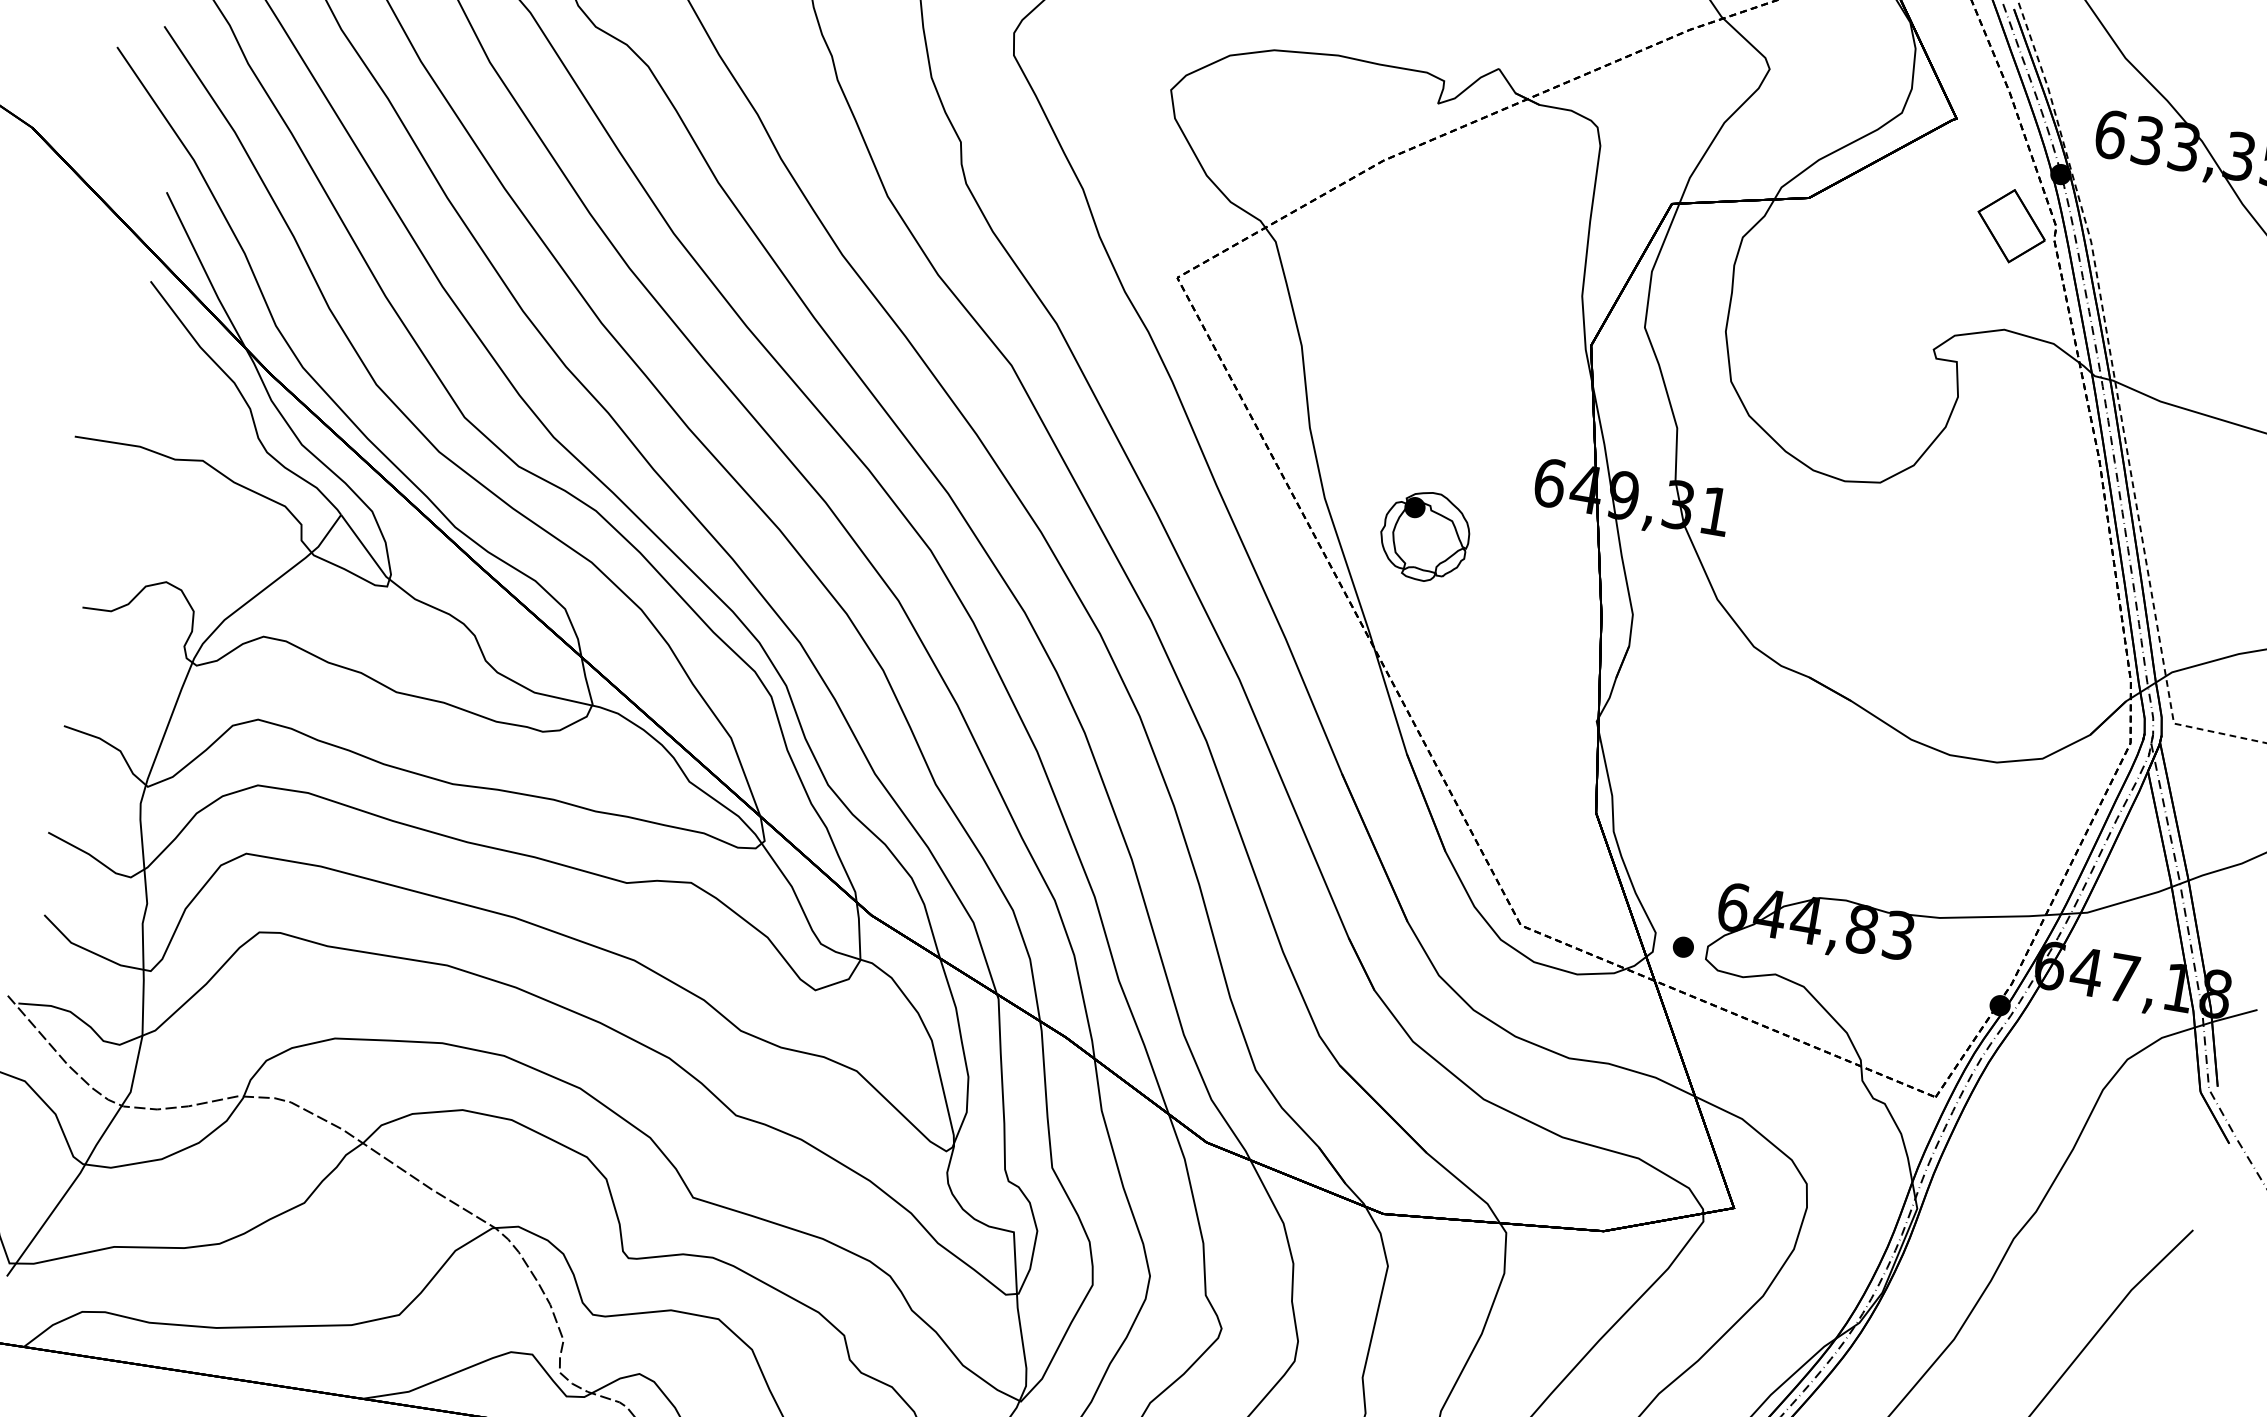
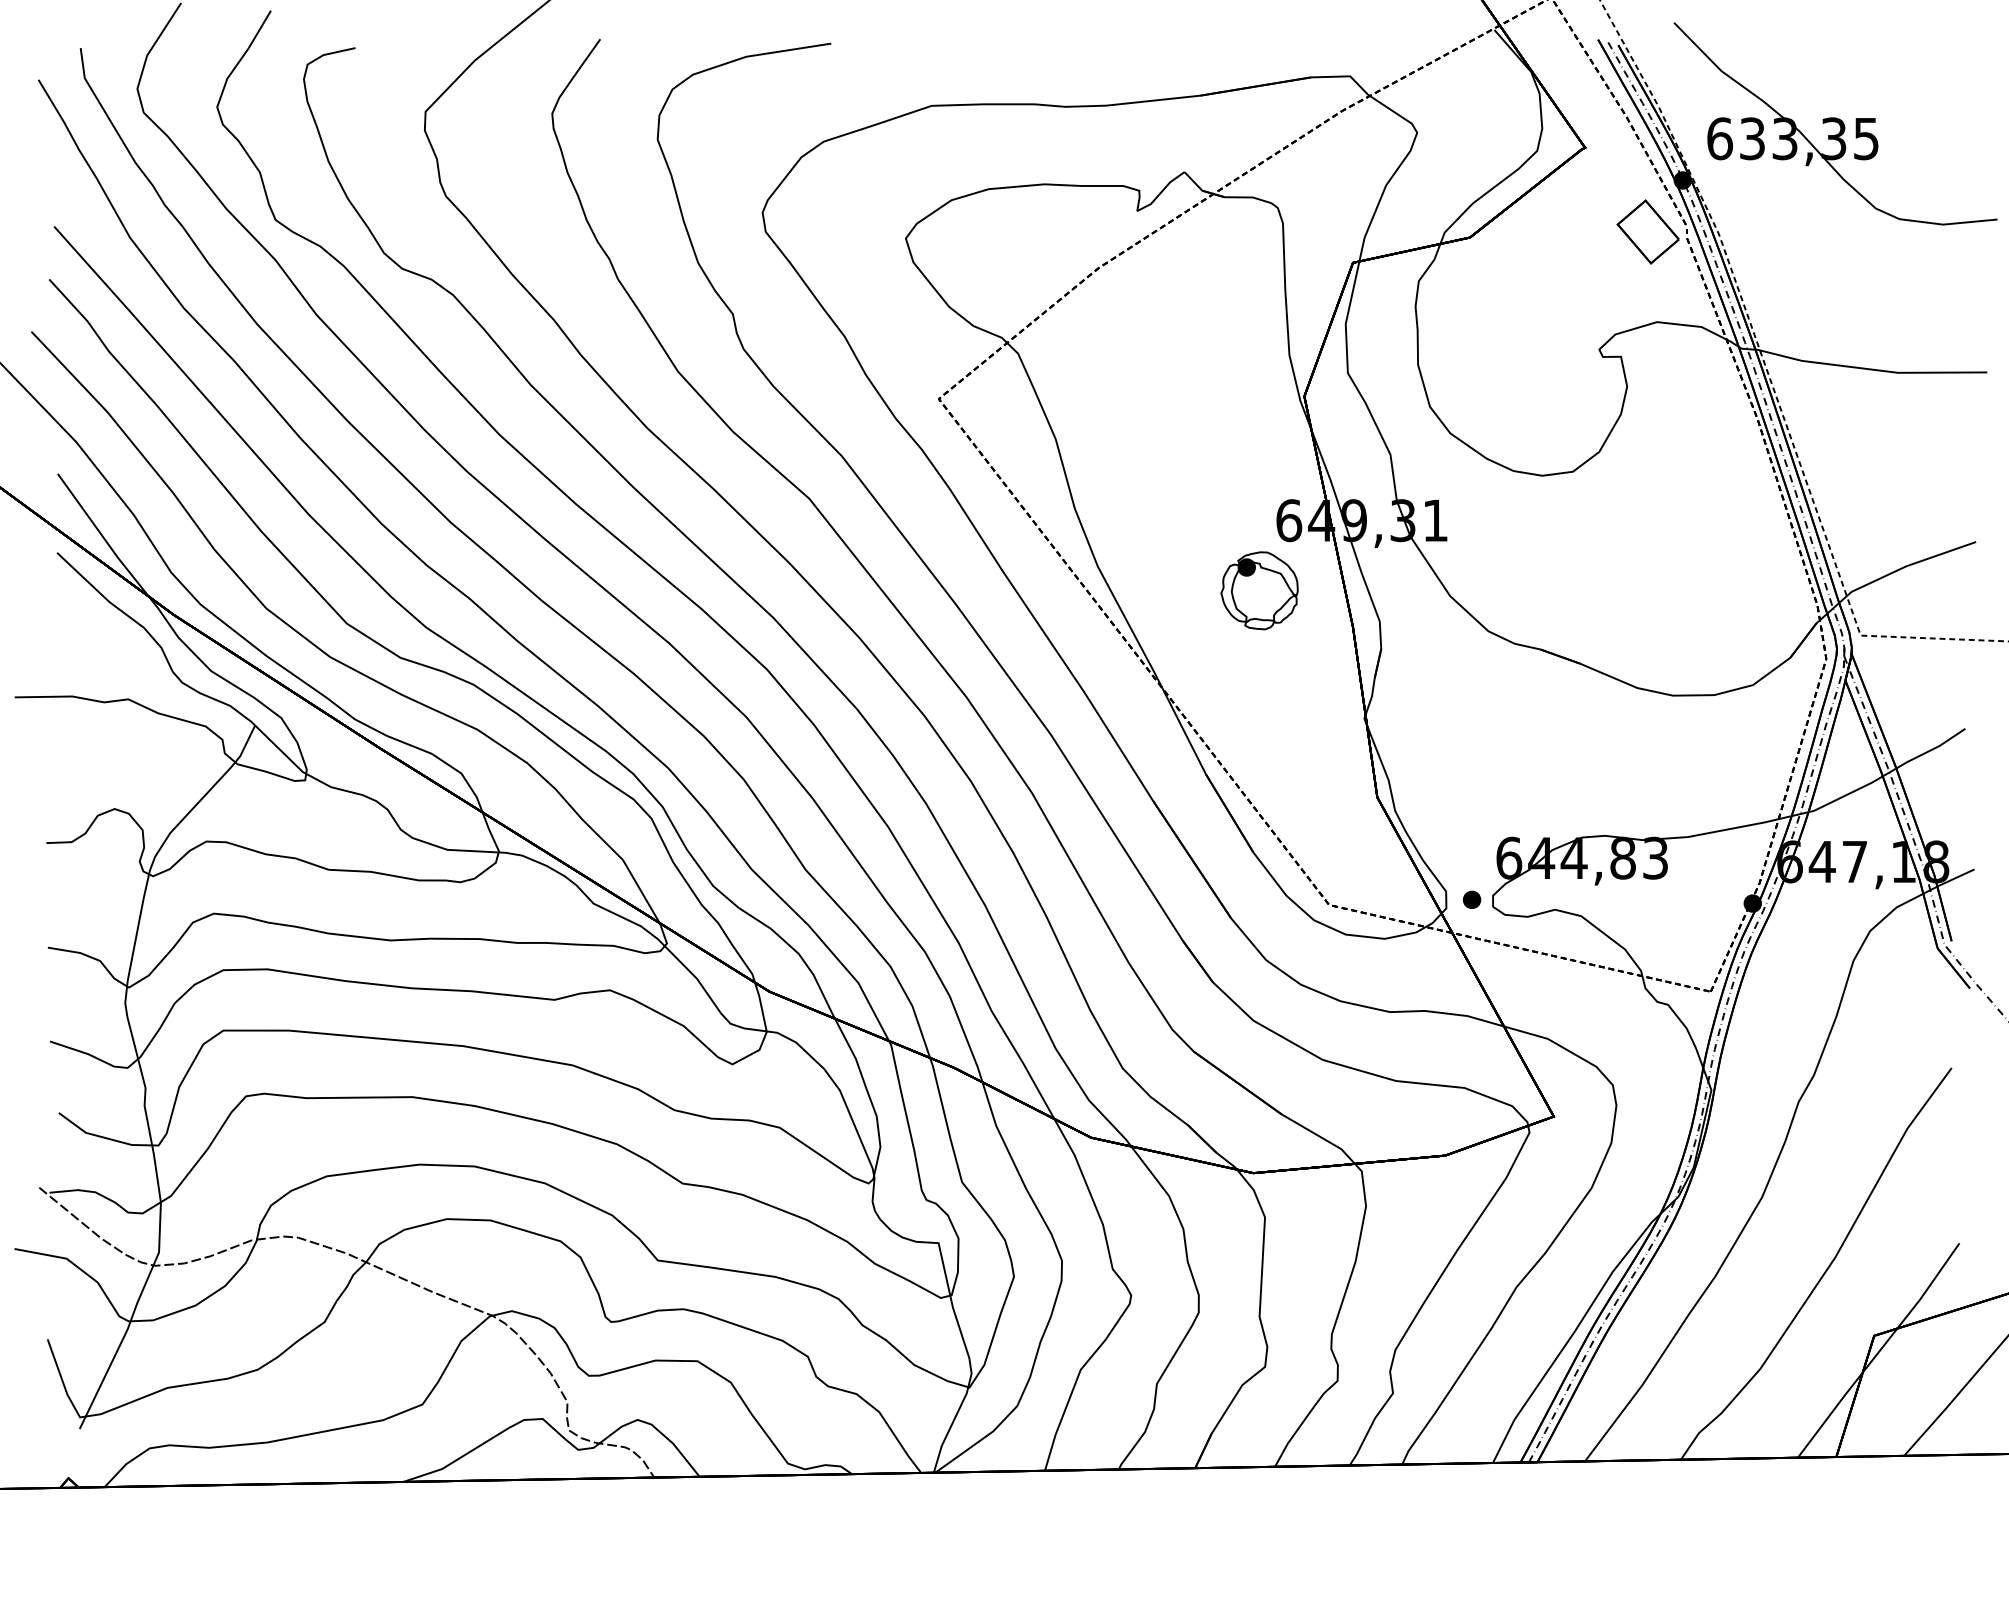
part: (1424, 536) -> (1259, 590), moved

